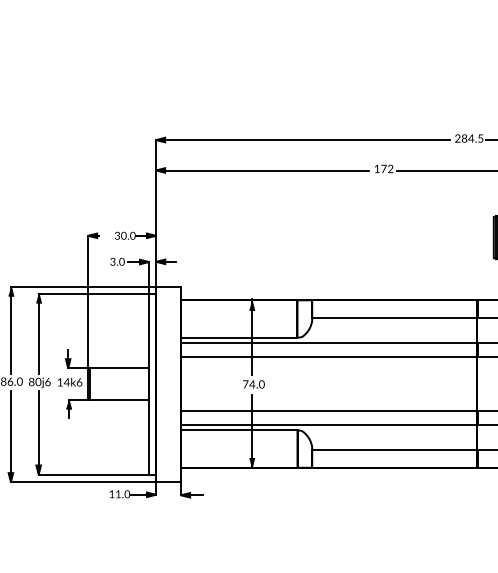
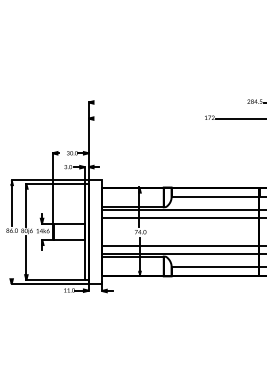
line: (304, 140) -> (167, 102), removed
line: (266, 170) -> (147, 118), removed
line: (10, 432) -> (11, 257), removed

